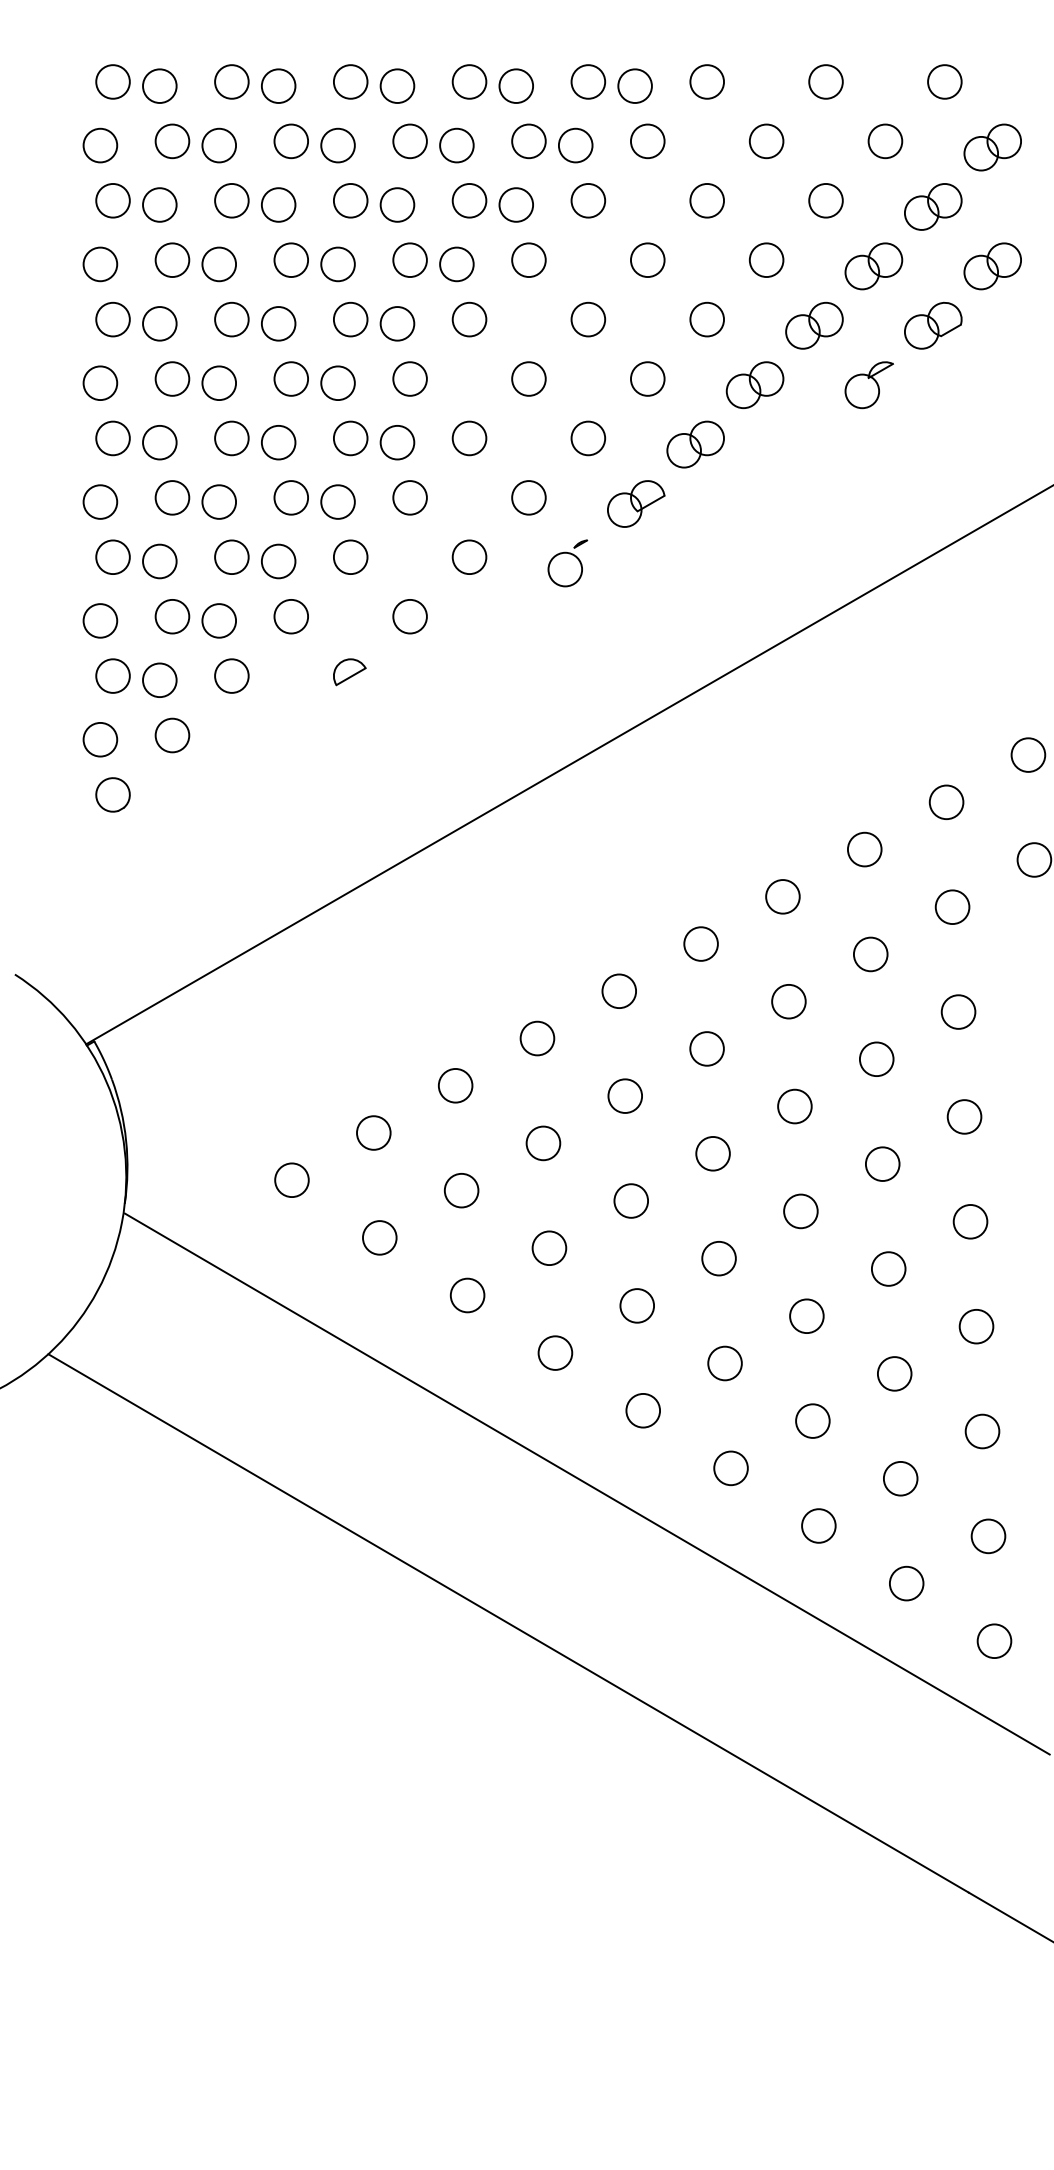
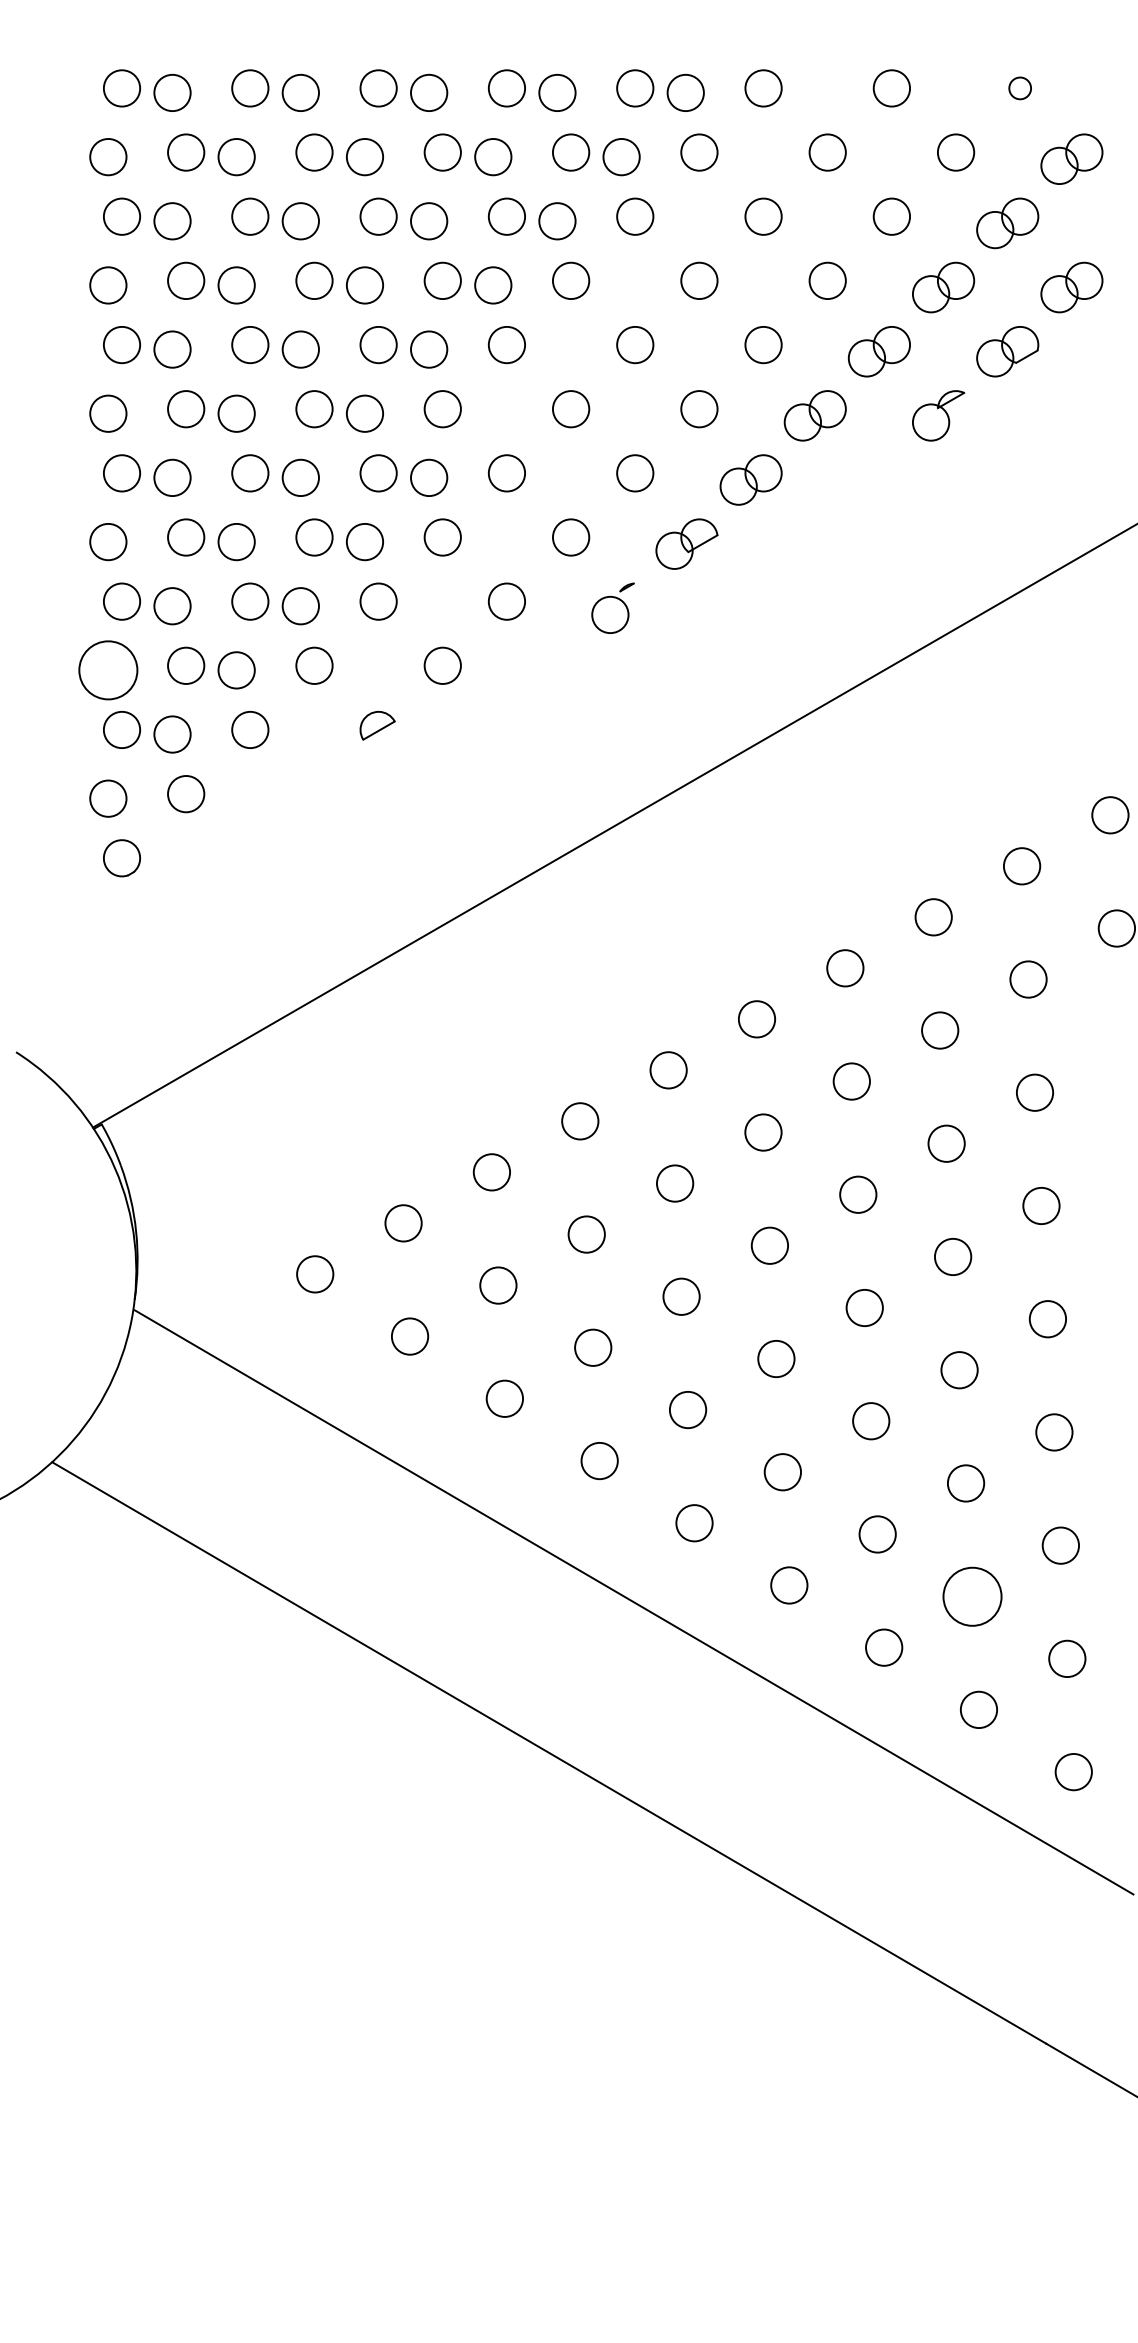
circle: (945, 82) -> (1020, 88), size x0.6
circle: (100, 621) -> (108, 670), size x1.6
circle: (900, 1478) -> (972, 1596), size x1.6

